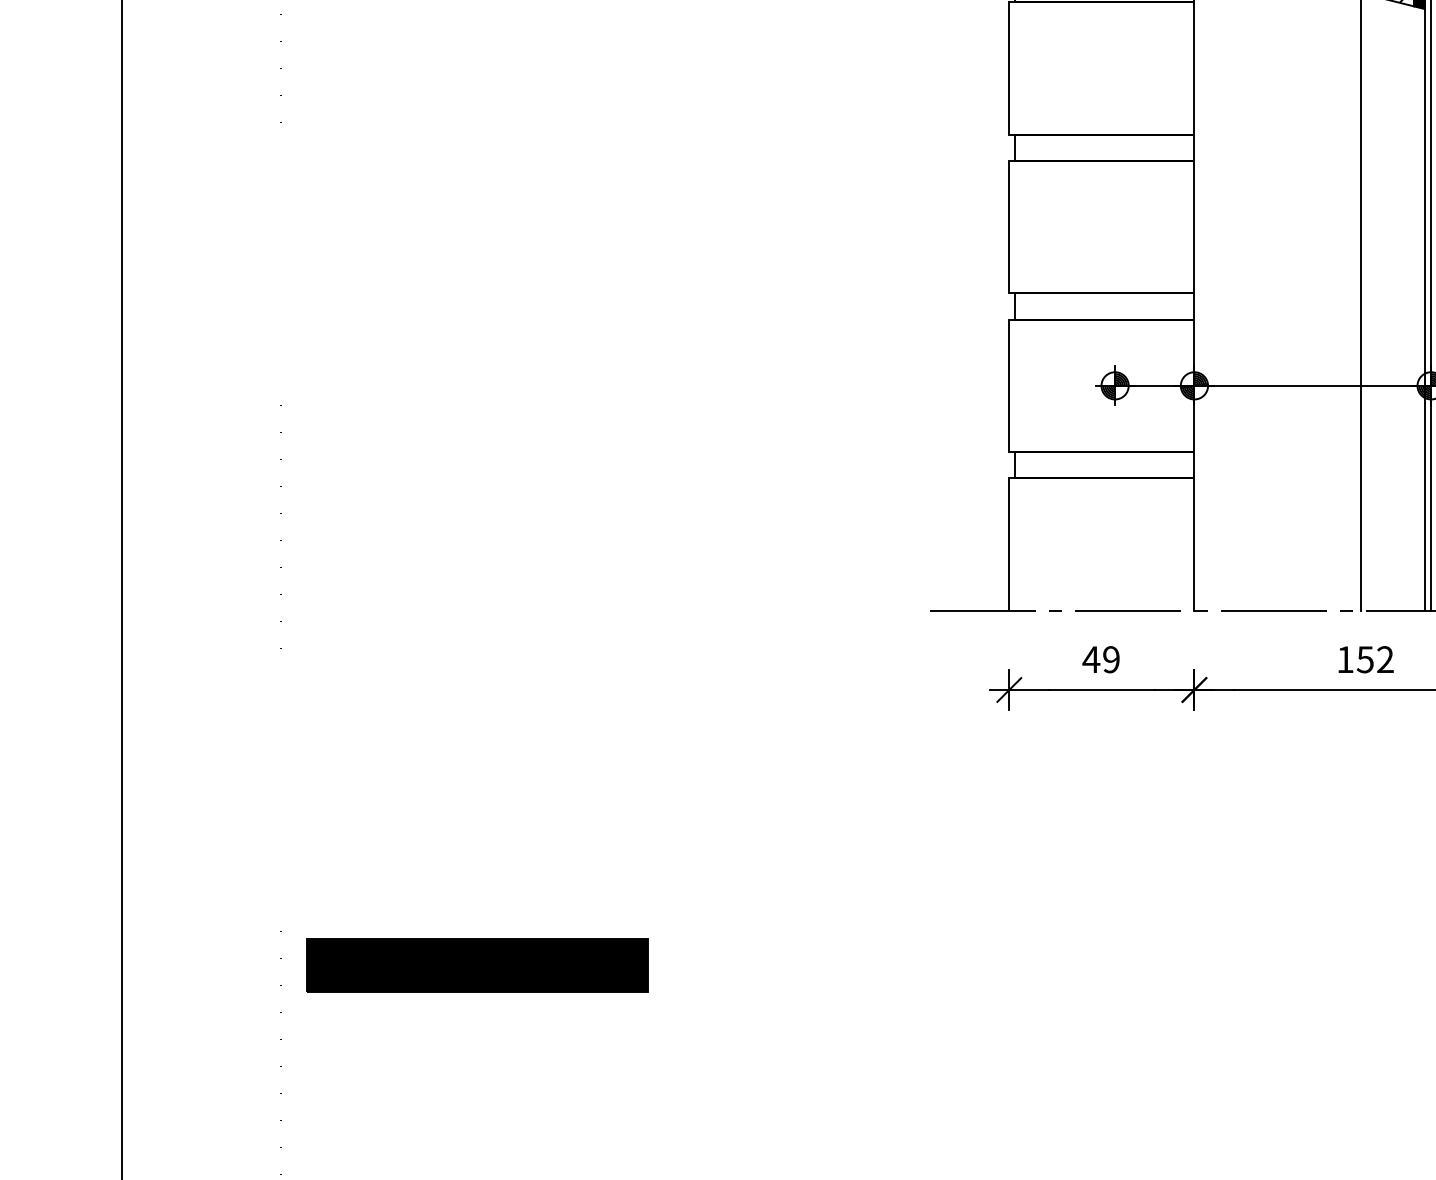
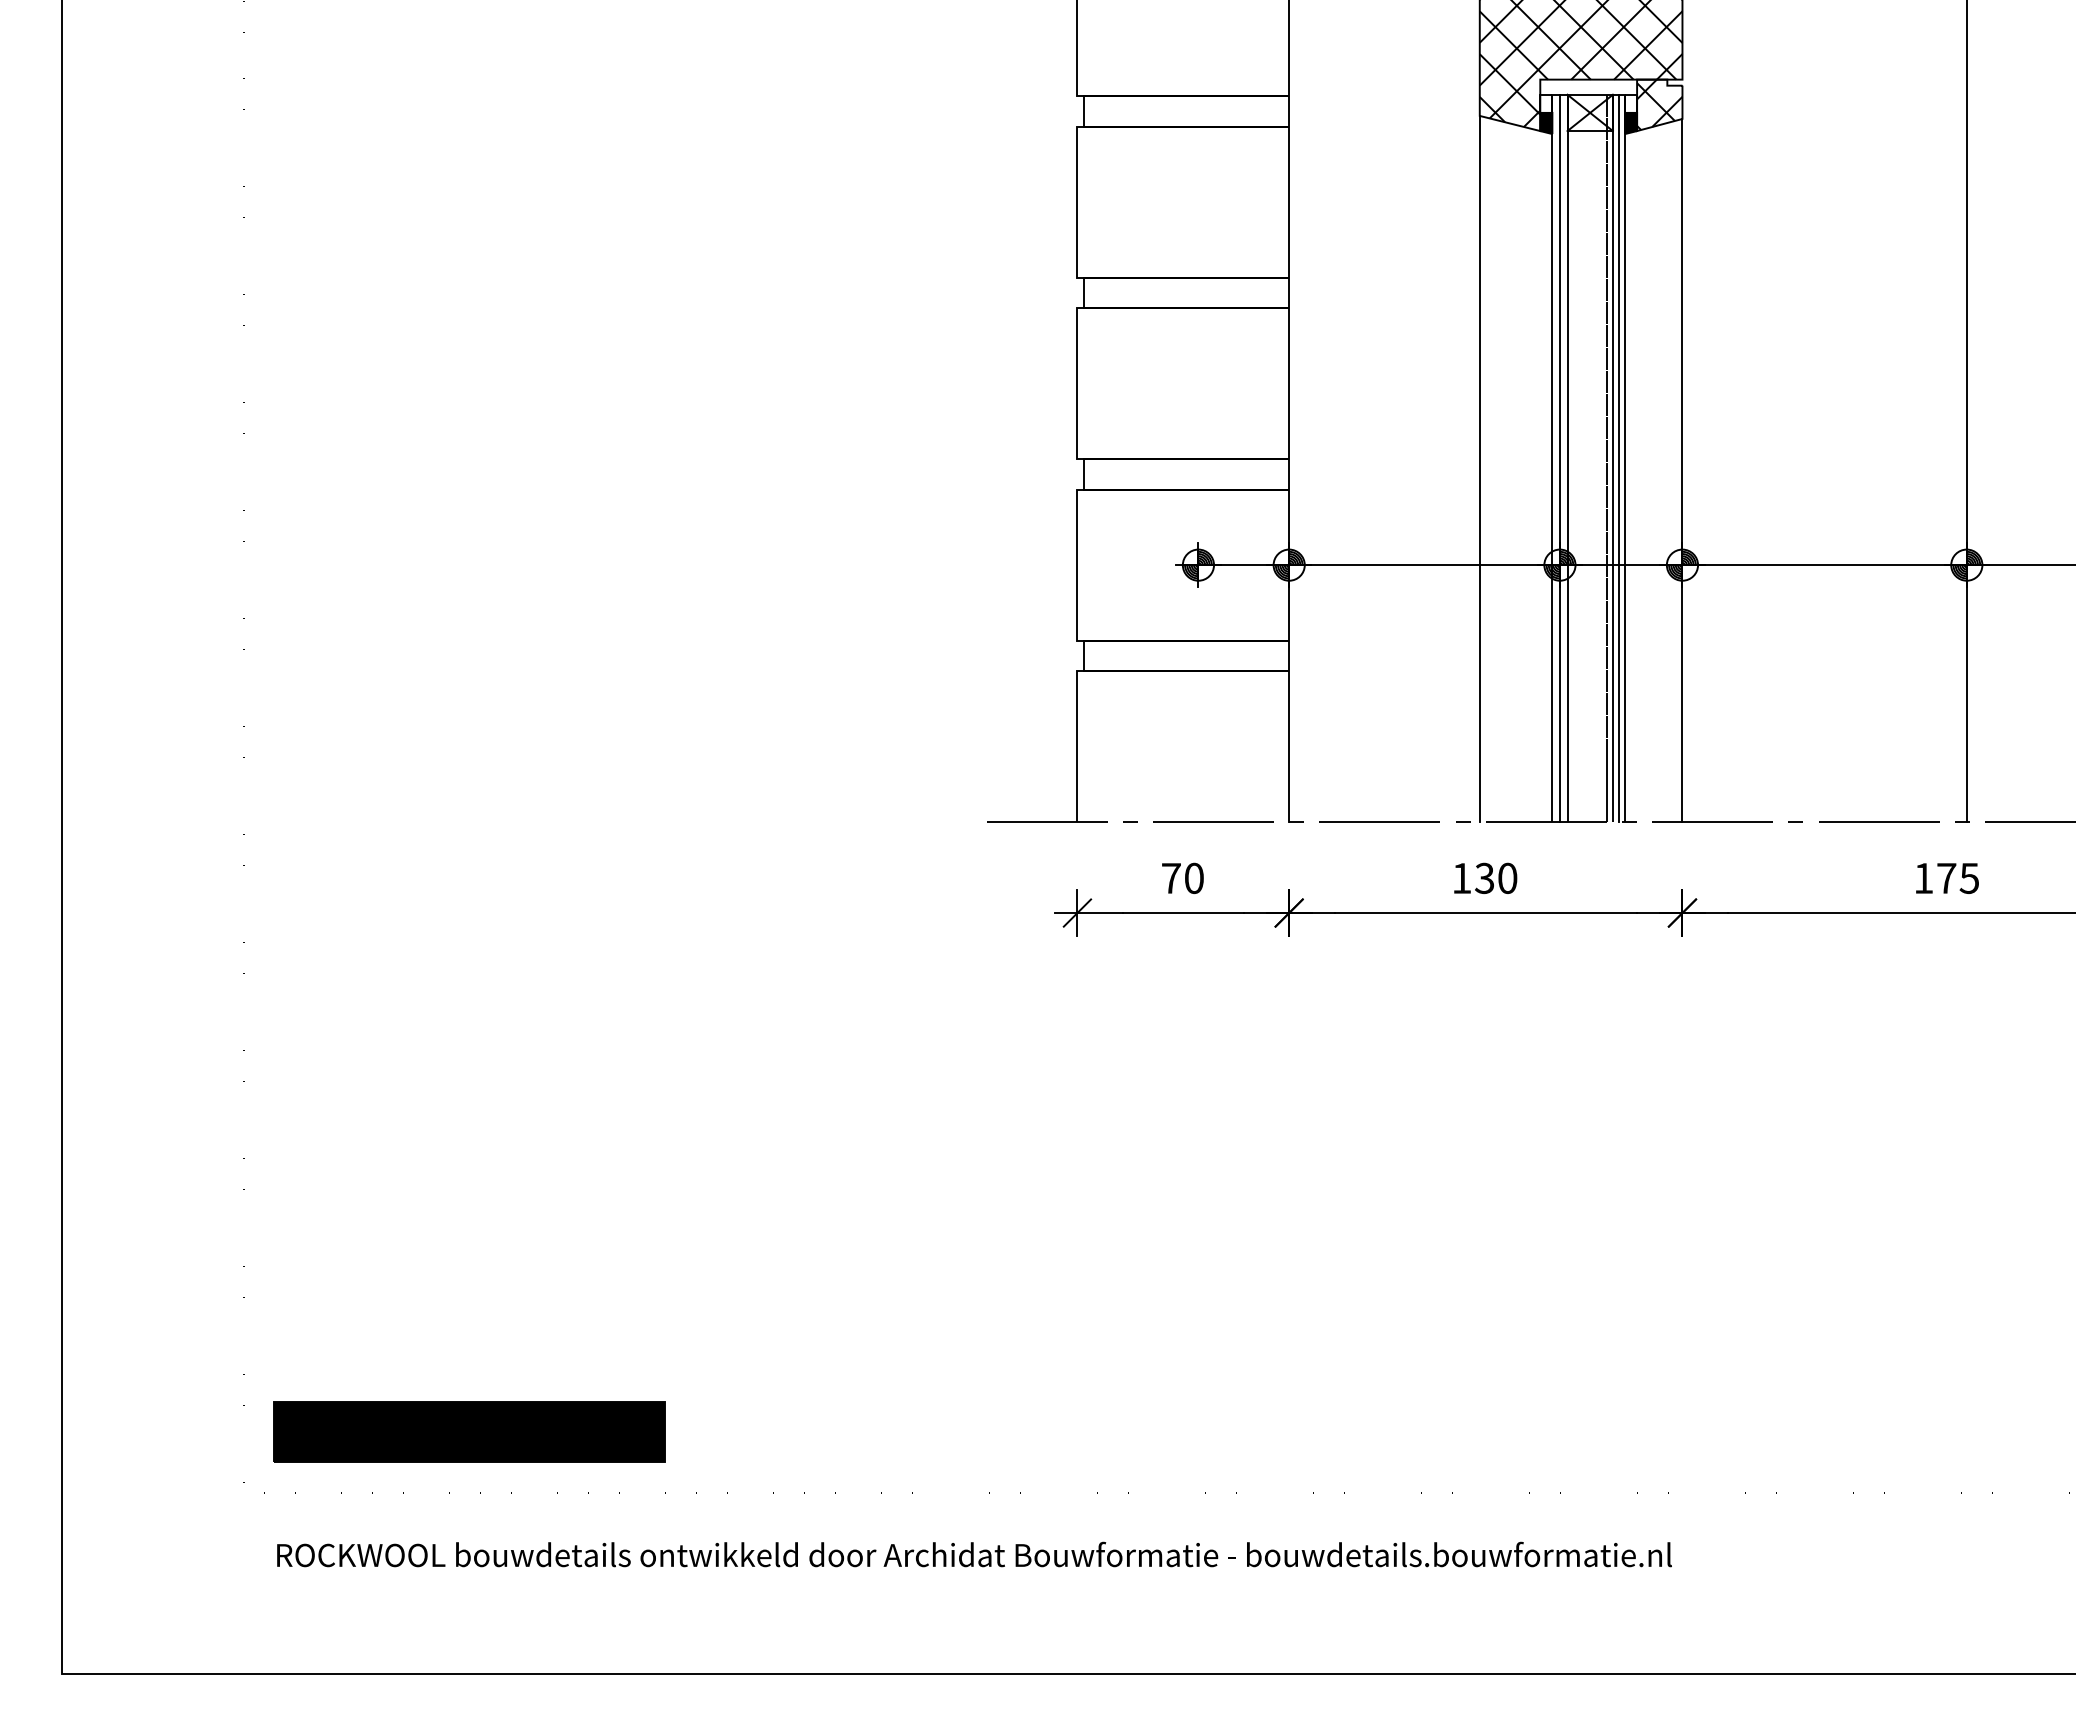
text: (1100, 659) -> (1181, 878), 49 -> 70
text: (1375, 659) -> (1496, 878), 152 -> 130
part: (477, 964) -> (469, 1431), moved

